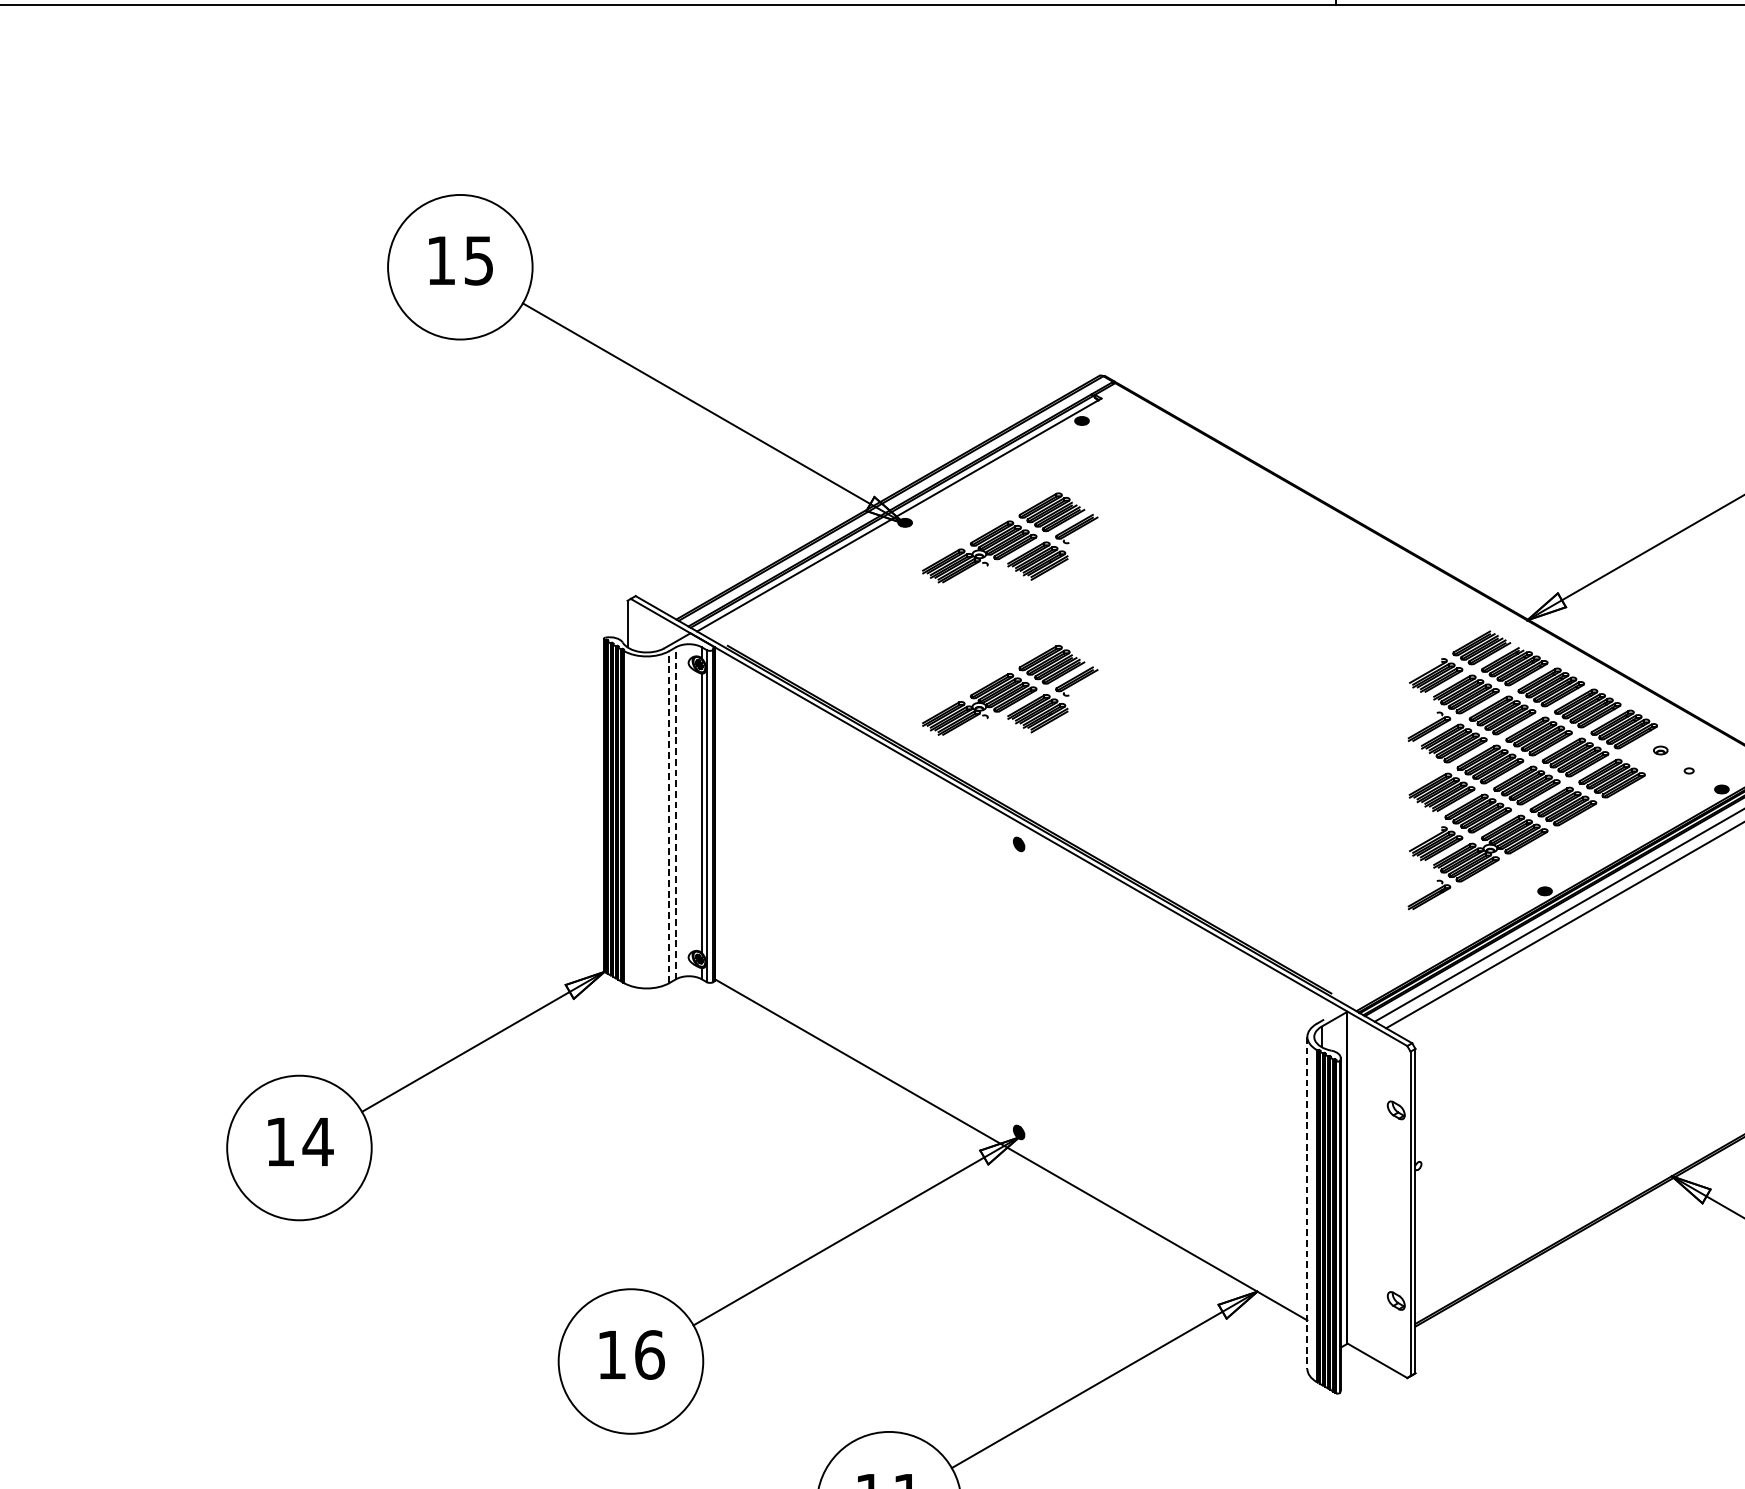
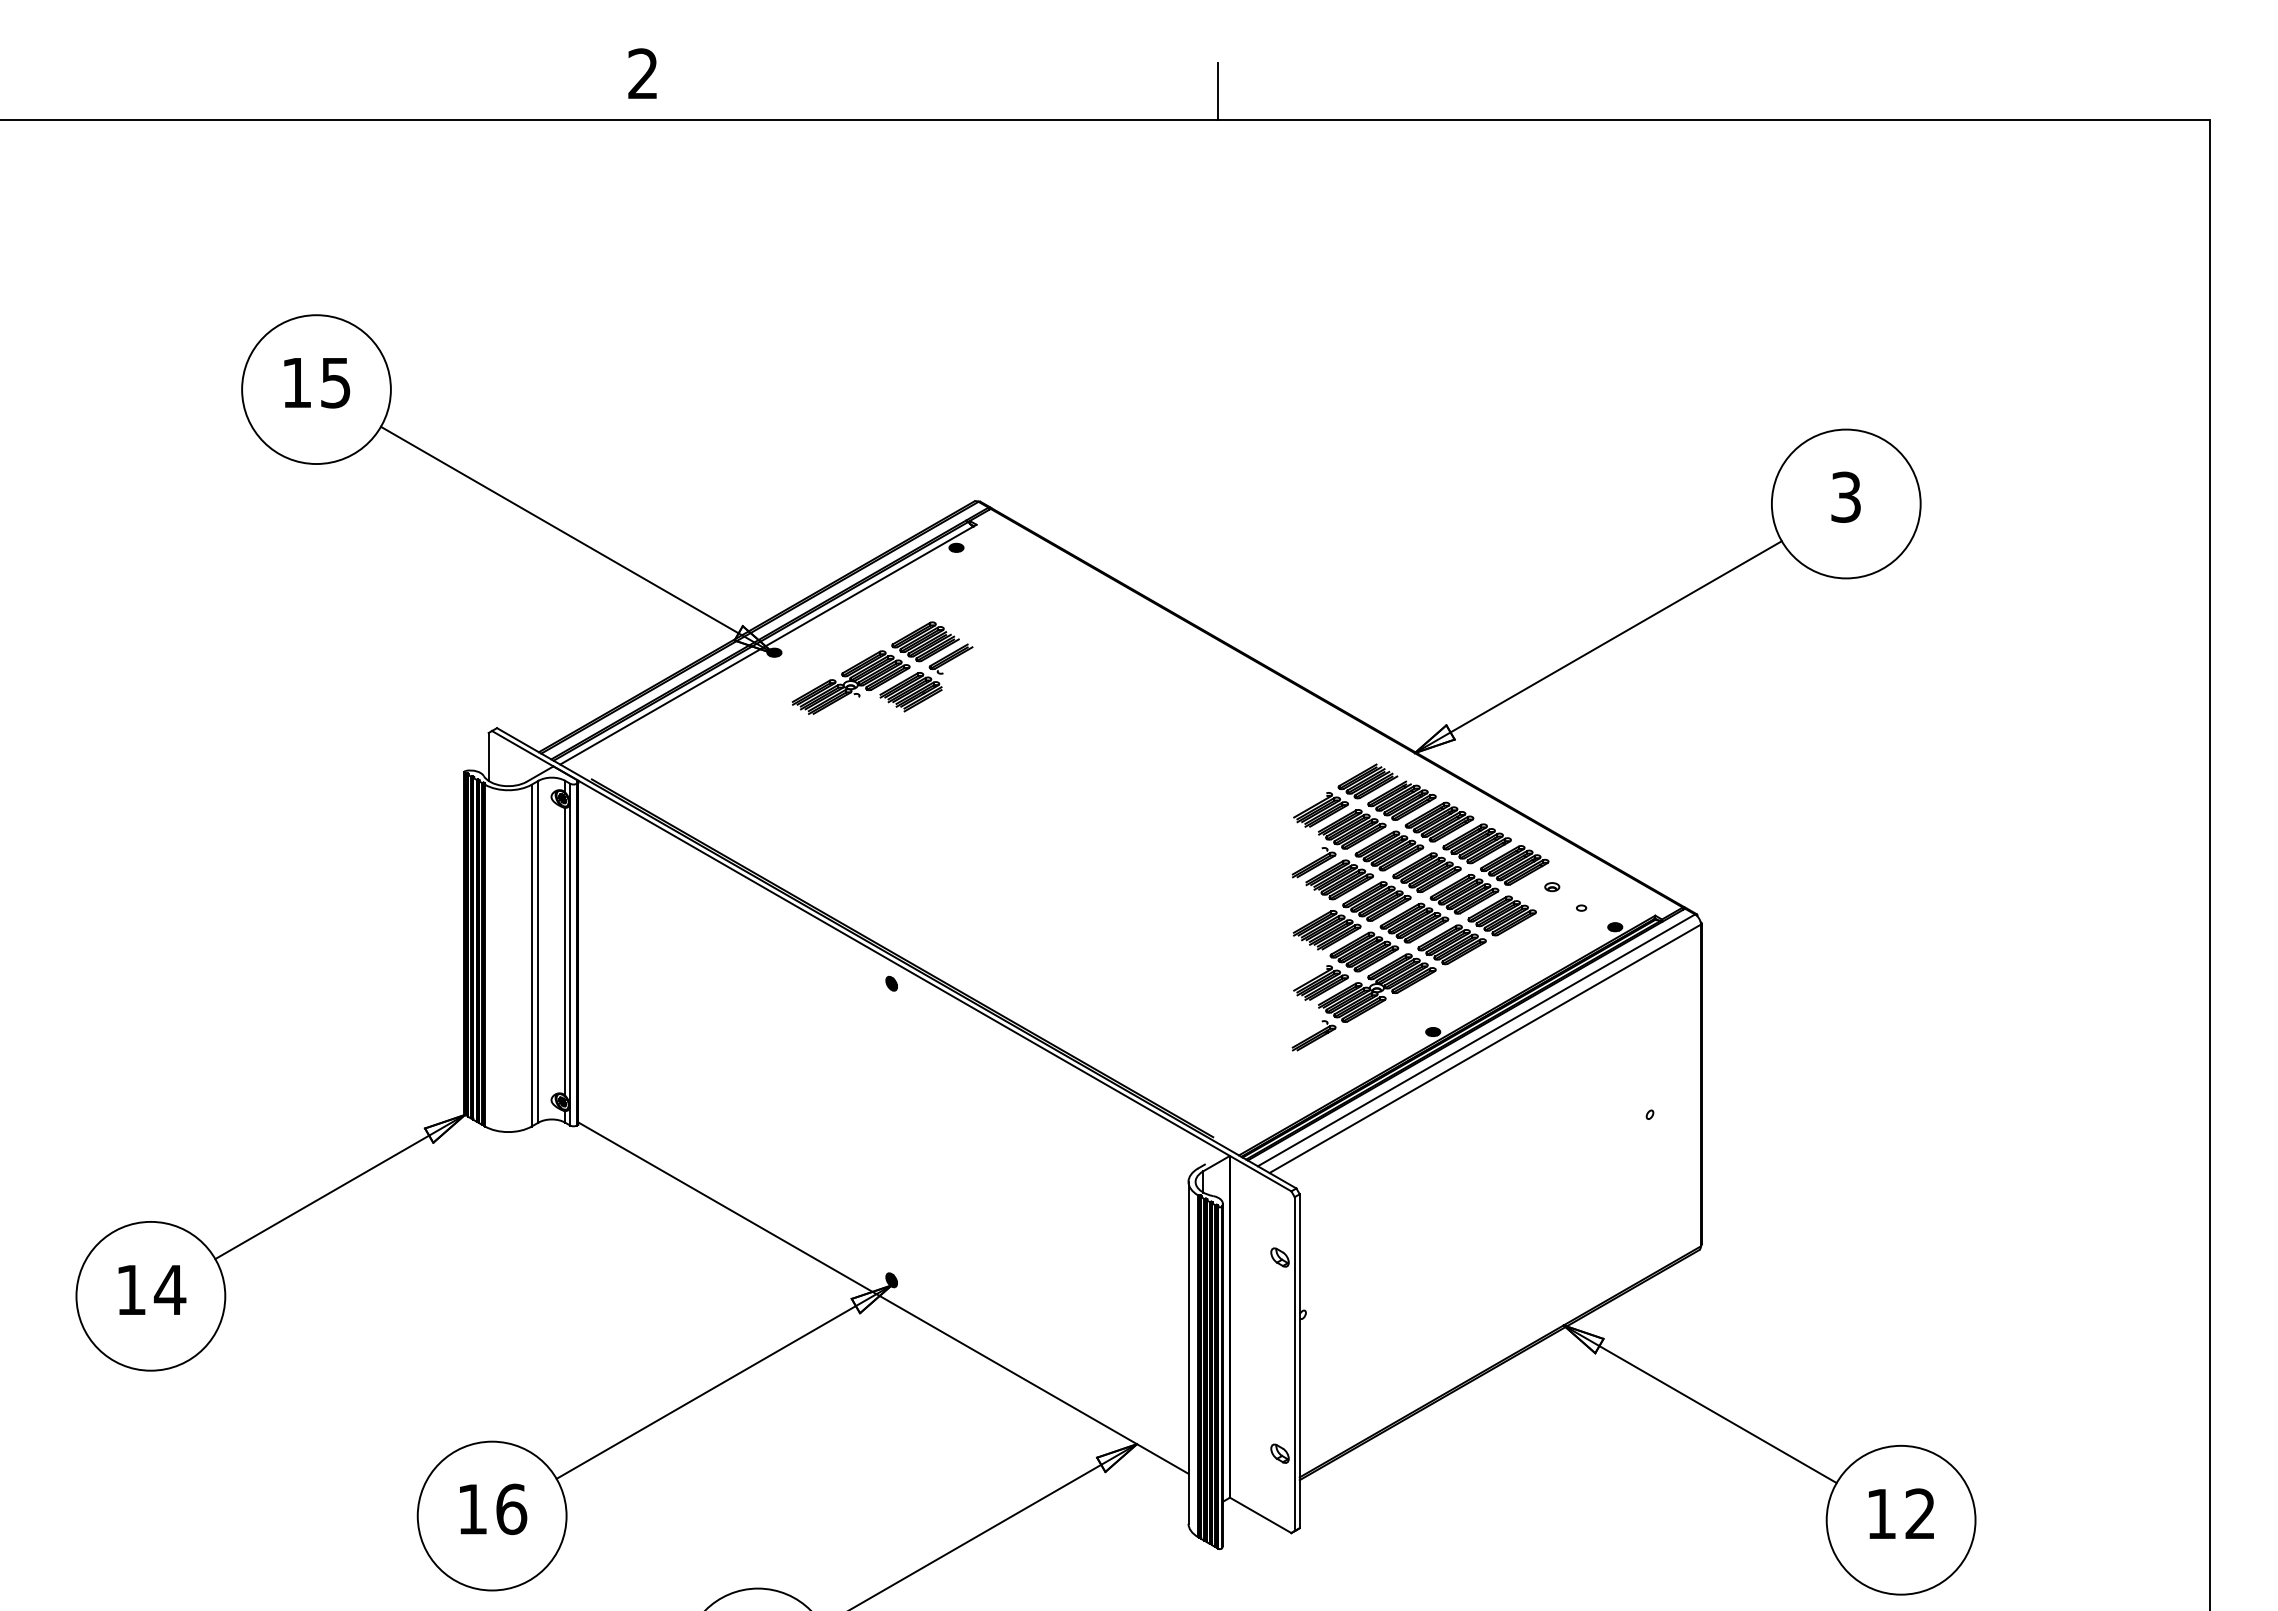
part: (1010, 689) -> (882, 824), removed
line: (675, 813) -> (538, 951), dashed -> solid
line: (669, 816) -> (531, 955), dashed -> solid
line: (1307, 1202) -> (1188, 1352), dashed -> solid

